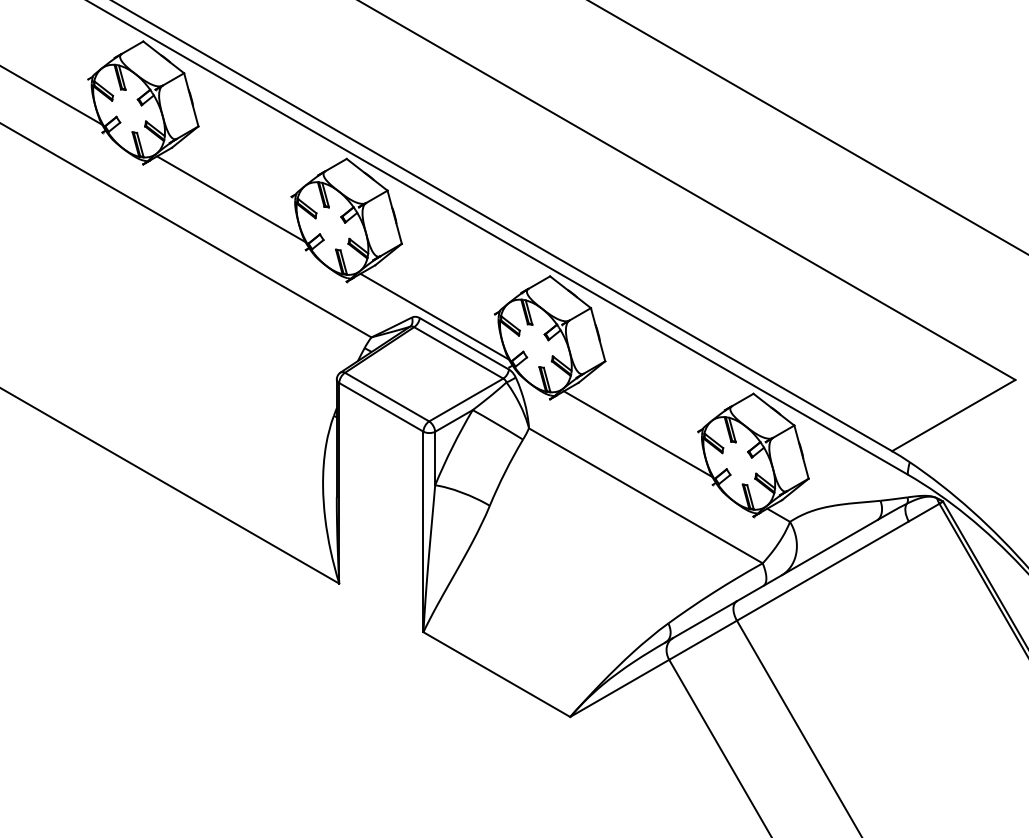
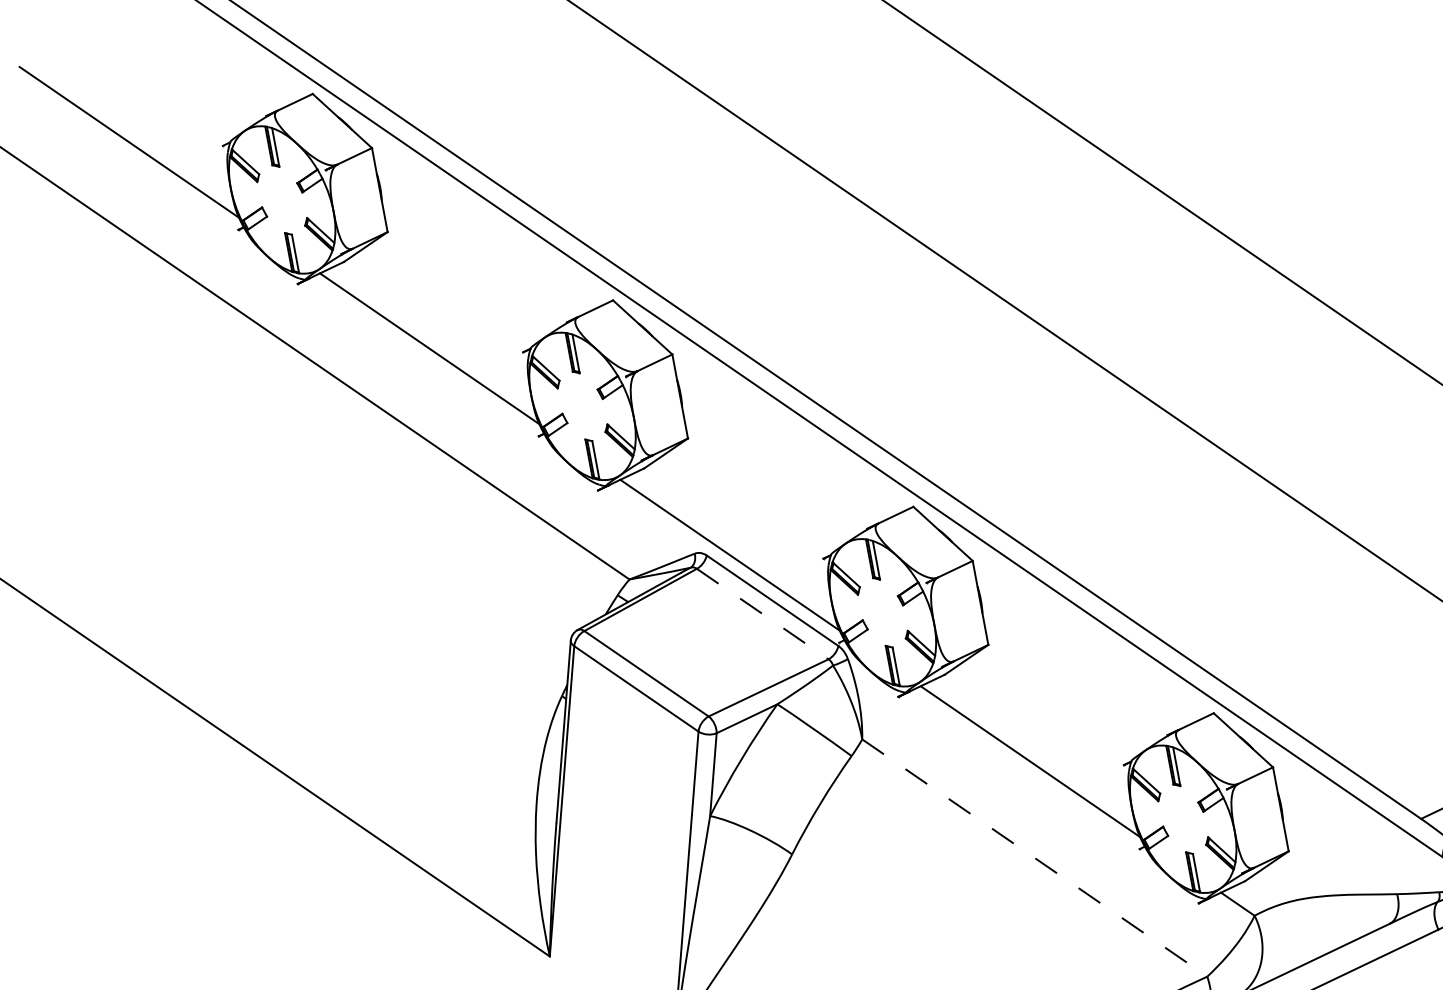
line: (459, 353) -> (763, 615), solid -> dashed
line: (645, 495) -> (1034, 857), solid -> dashed

